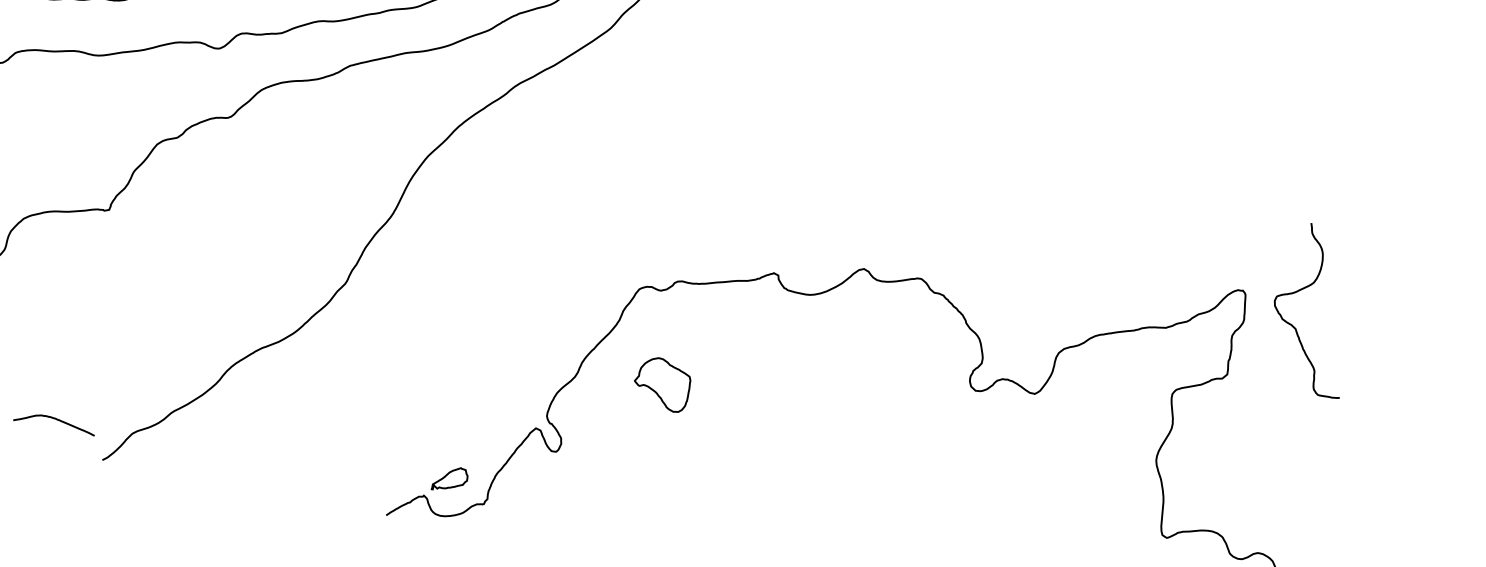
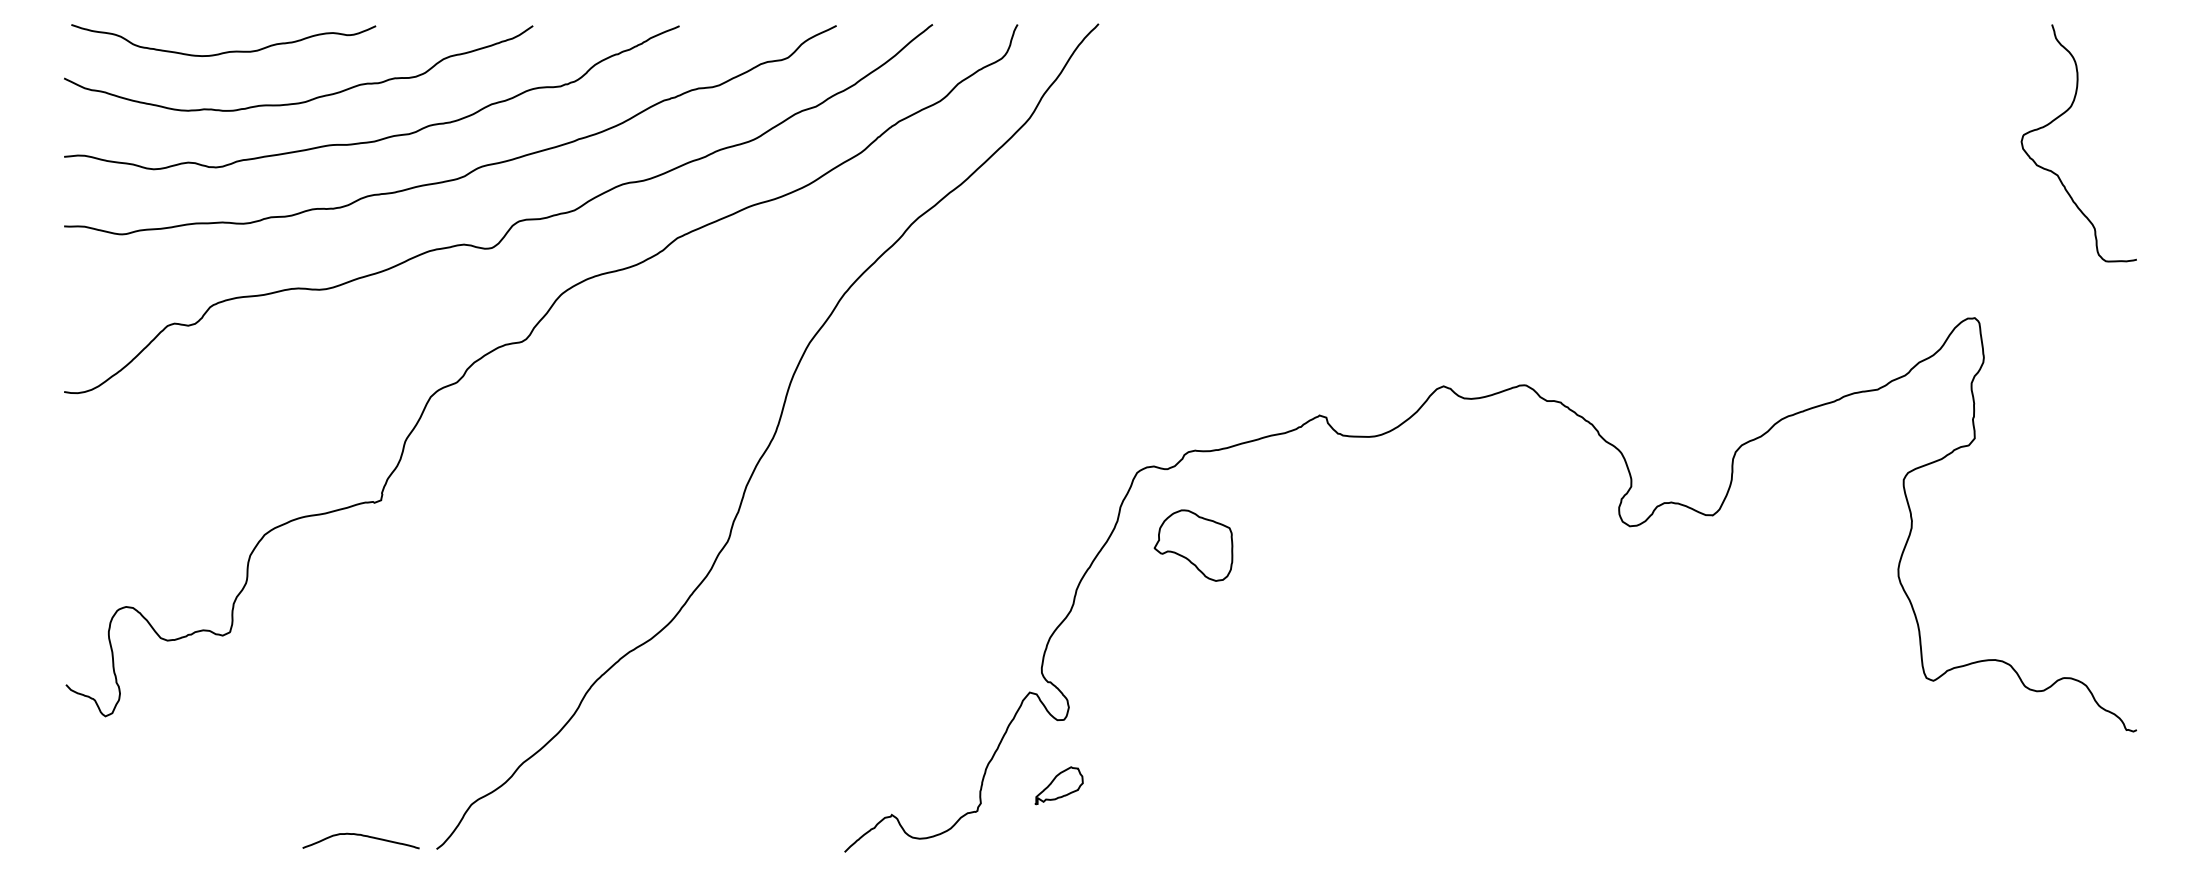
curve: (1303, 289) -> (2058, 118), moved
part: (662, 384) -> (1193, 545), moved
curve: (56, 420) -> (362, 836), moved
part: (449, 479) -> (1058, 785), moved

